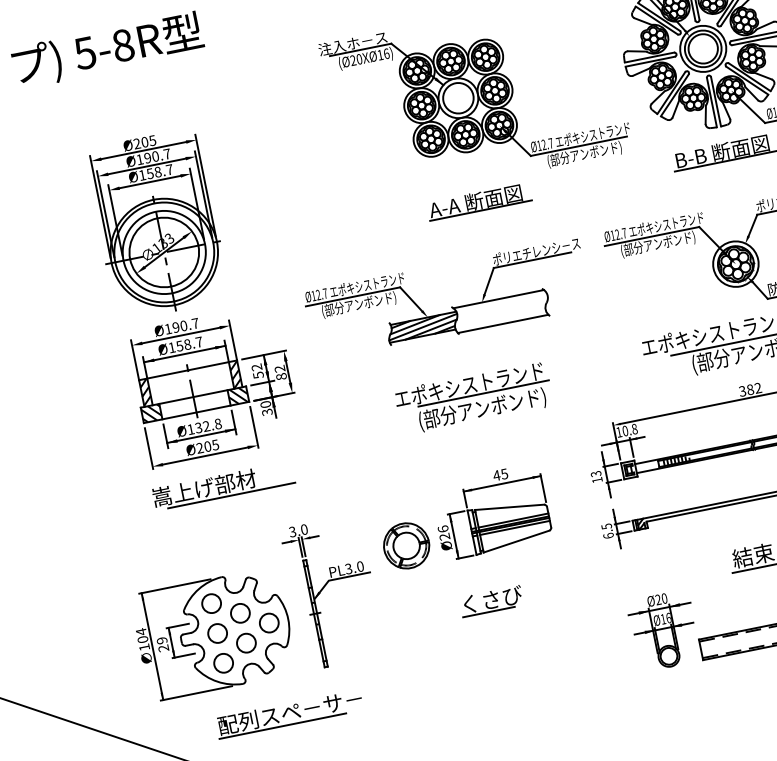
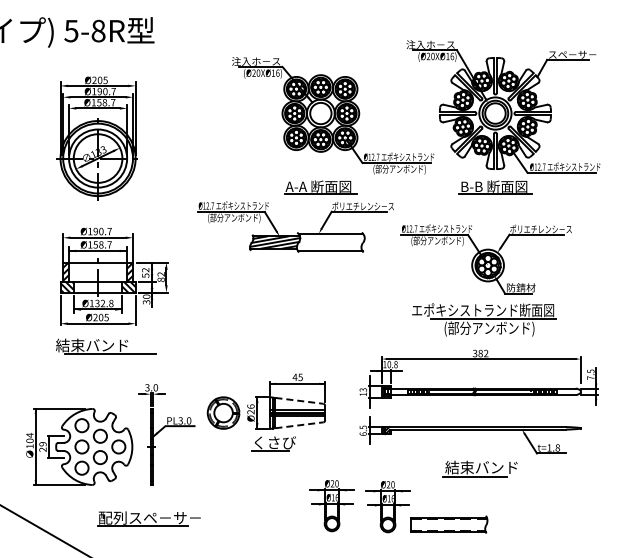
part: (156, 224) -> (96, 138), moved
part: (451, 306) -> (297, 232), moved
part: (474, 397) -> (290, 320), removed
text: (203, 488) -> (92, 345), 嵩上げ部材 -> 結束バンド
line: (509, 506) -> (299, 400), solid -> dashed
line: (516, 541) -> (299, 425), solid -> dashed
part: (490, 601) -> (273, 443), moved
part: (584, 646) -> (331, 506), added
part: (288, 713) -> (148, 518), moved

